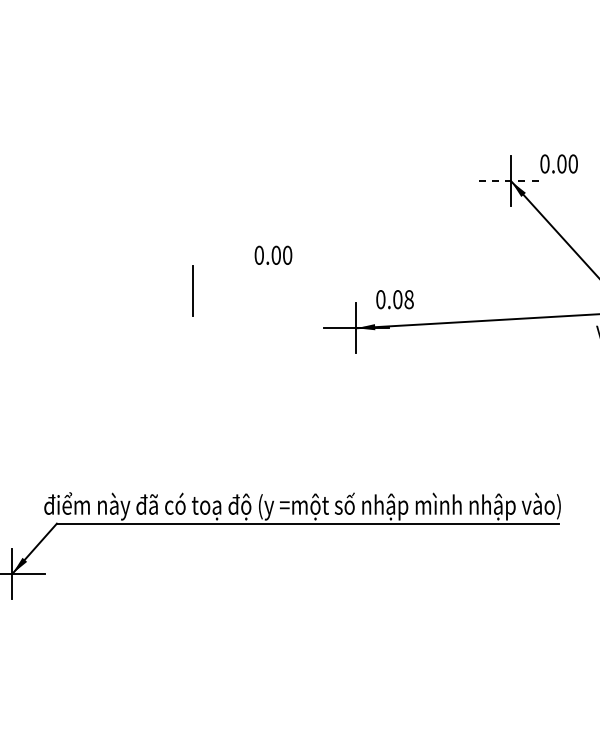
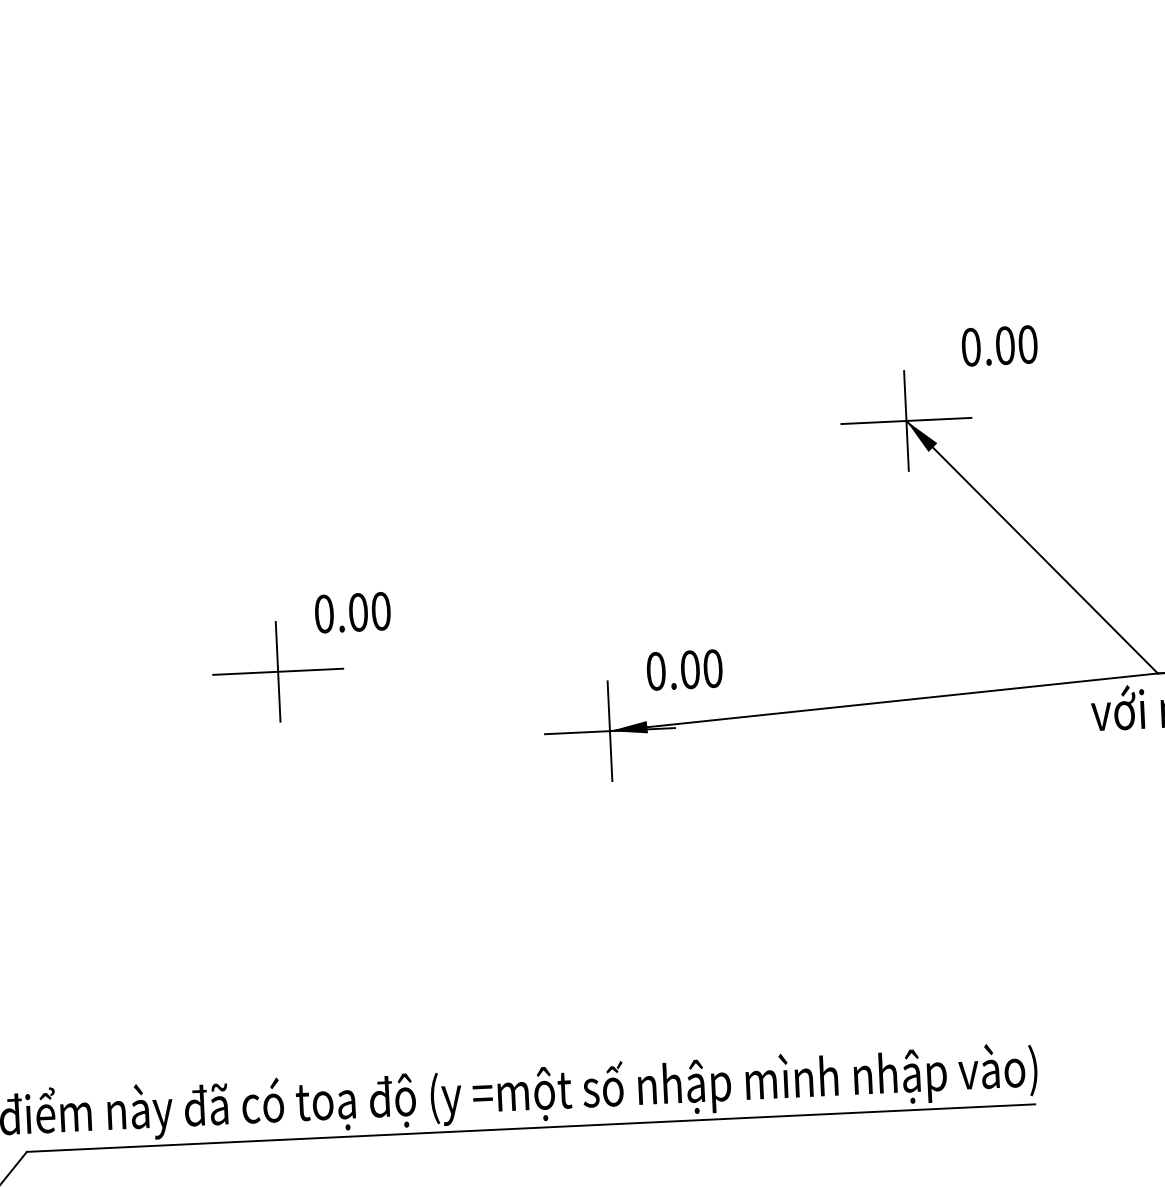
text: (558, 163) -> (998, 344), moved
line: (511, 181) -> (907, 421), dashed -> solid
text: (273, 254) -> (352, 610), moved
line: (192, 291) -> (277, 672), added
text: (408, 299) -> (711, 668), 0.08 -> 0.00

